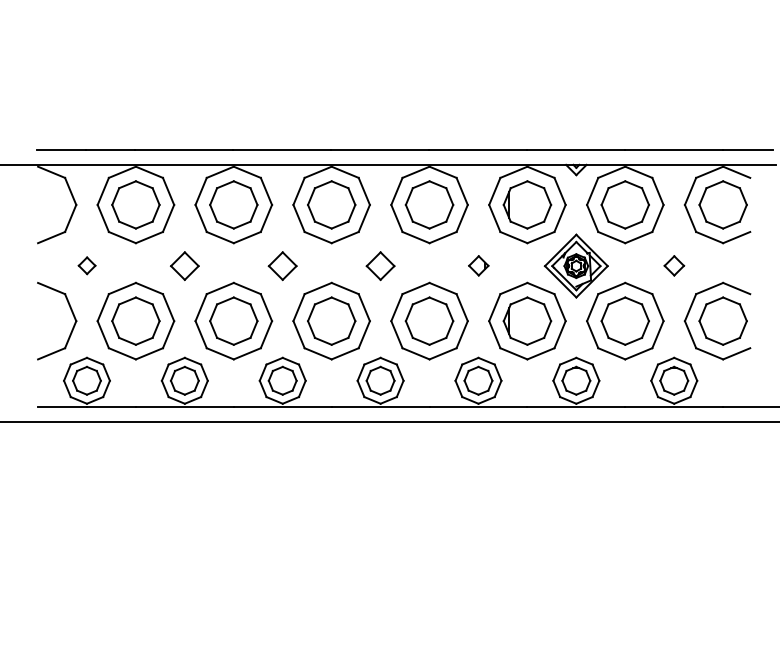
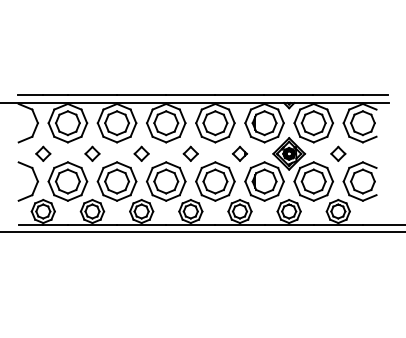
part: (87, 265) -> (43, 153), size x1.67
part: (479, 265) -> (240, 153), size x1.43
part: (674, 265) -> (338, 153), size x1.43

